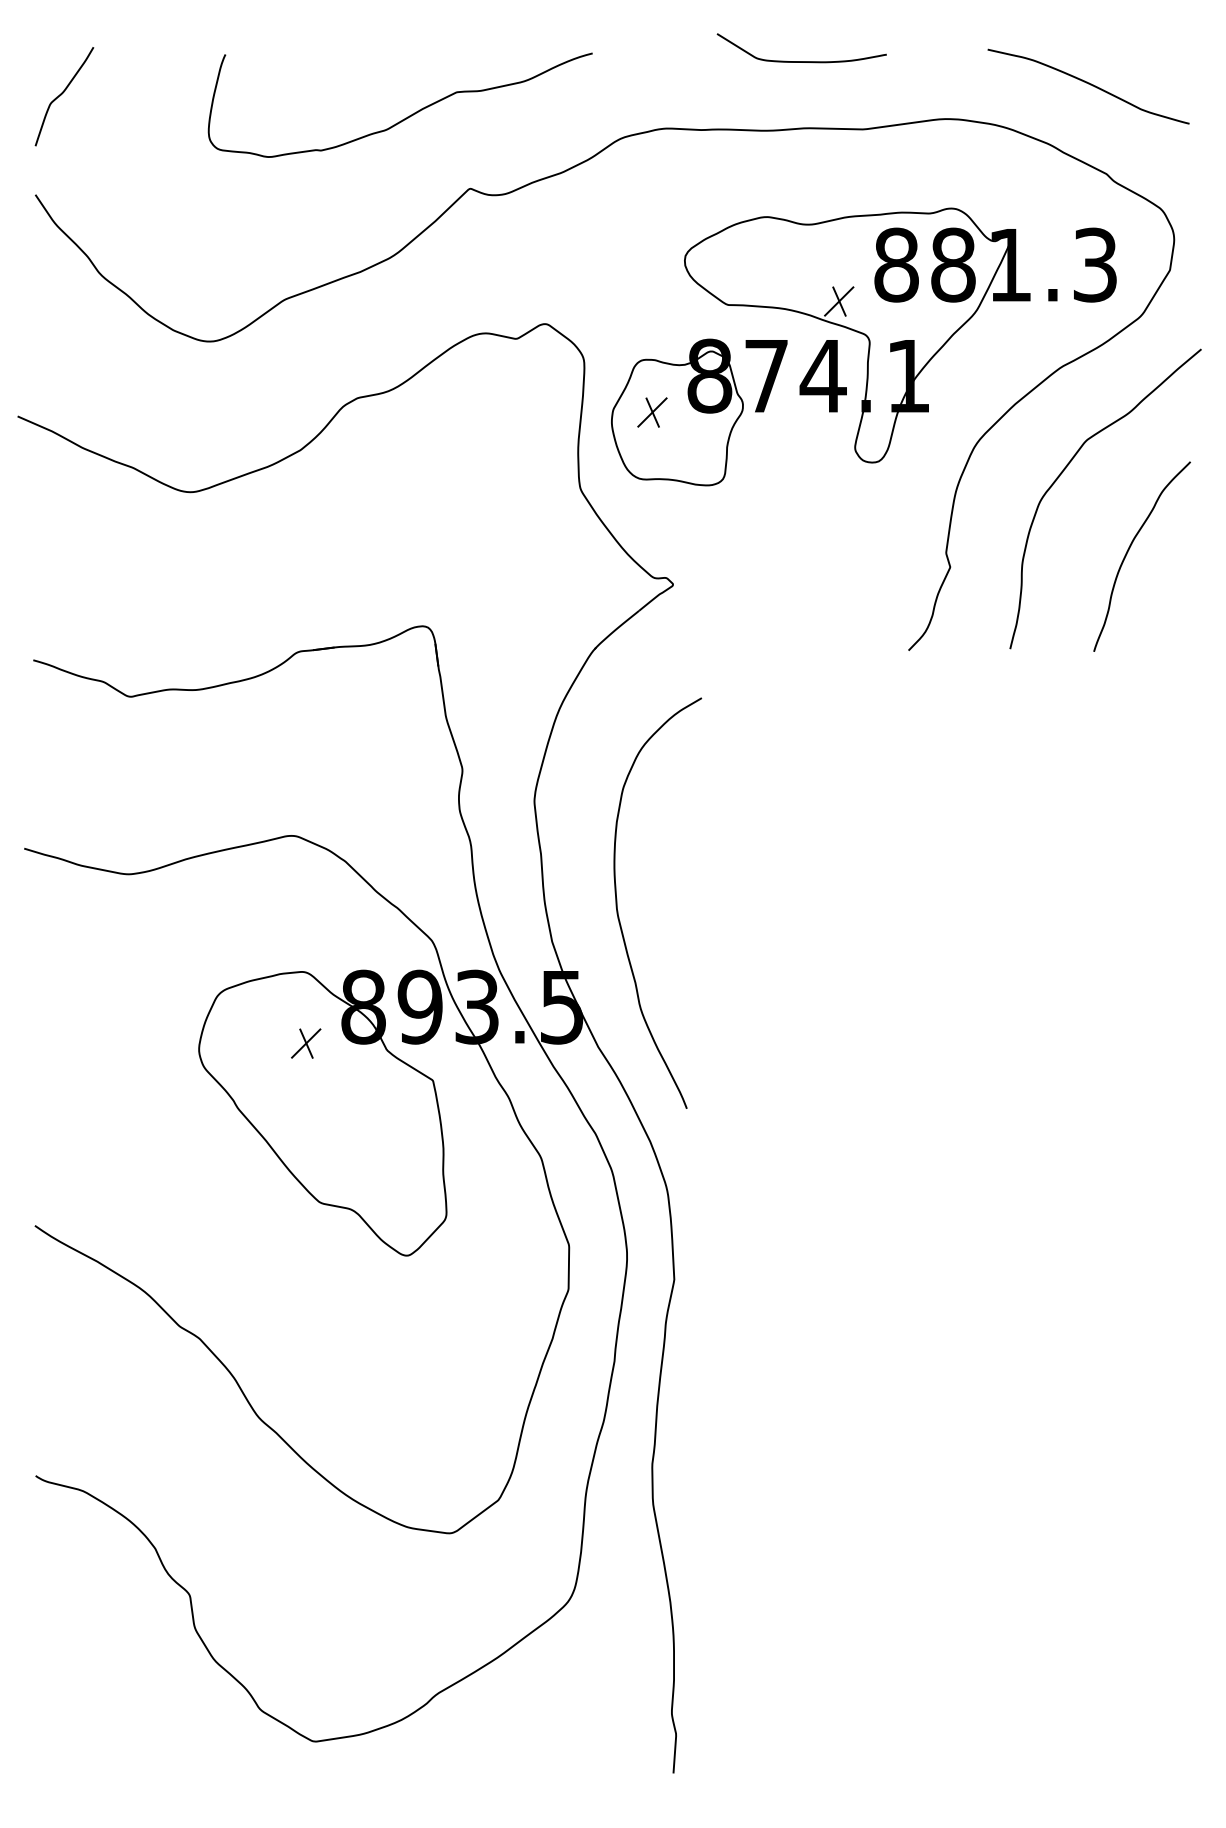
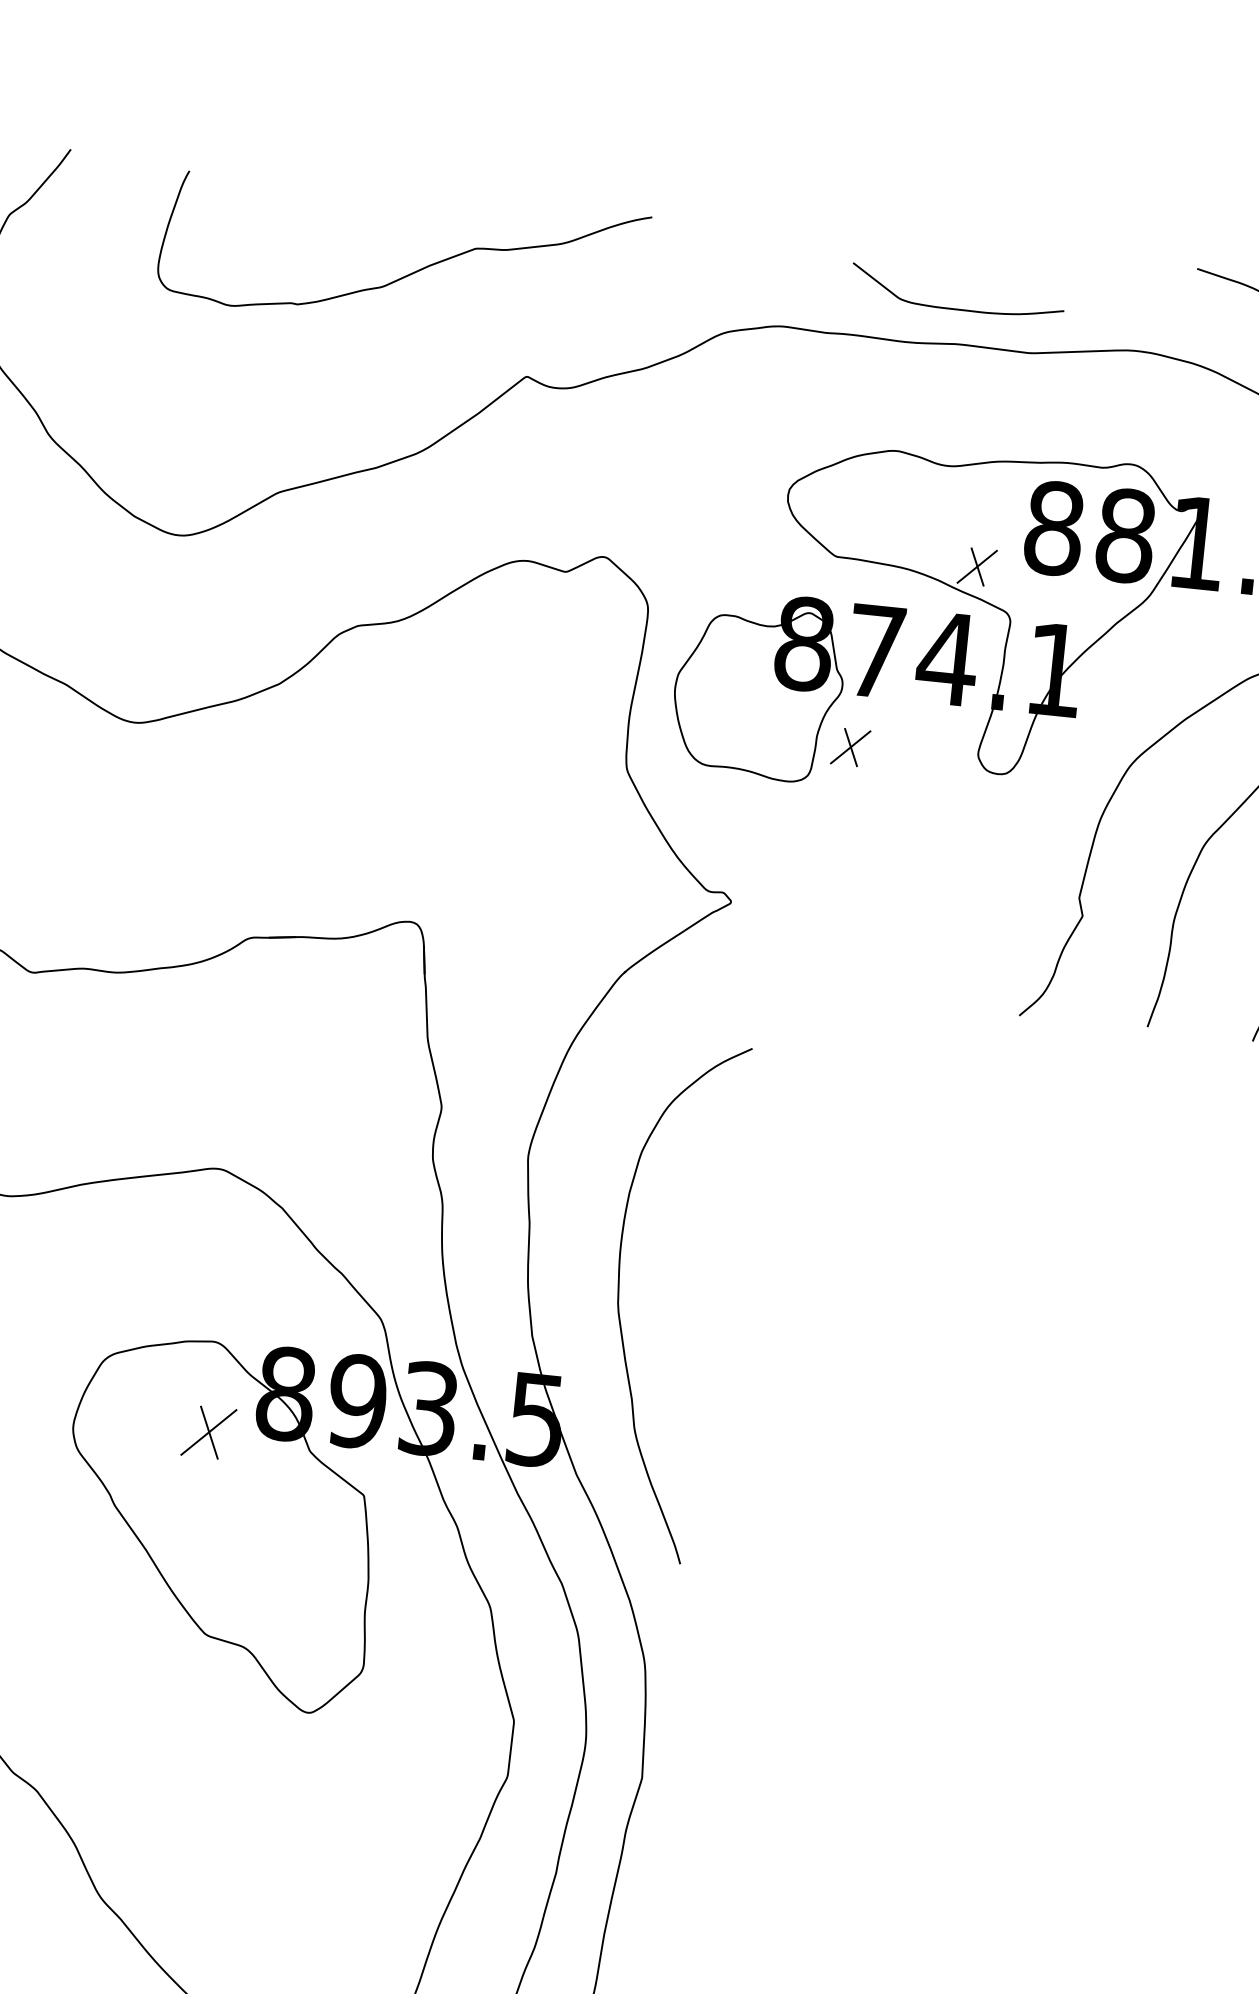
curve: (801, 61) -> (955, 308), moved
curve: (405, 117) -> (408, 273), moved
part: (652, 412) -> (850, 747), moved
part: (306, 1043) -> (209, 1432), size x1.4

